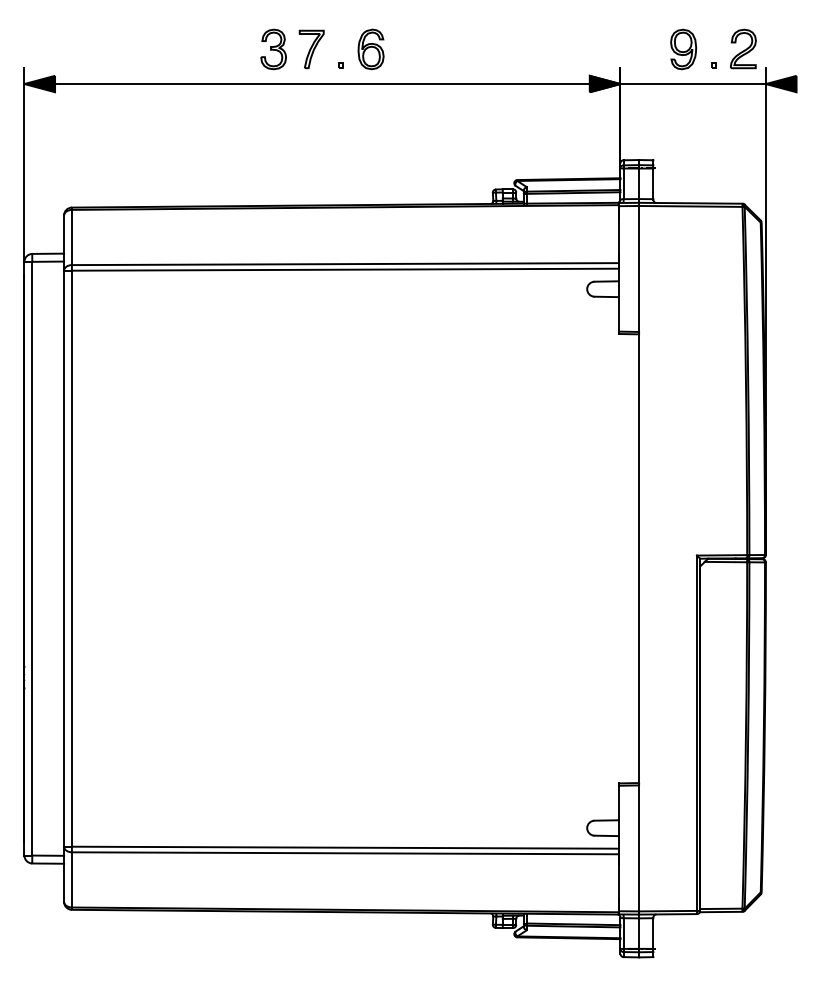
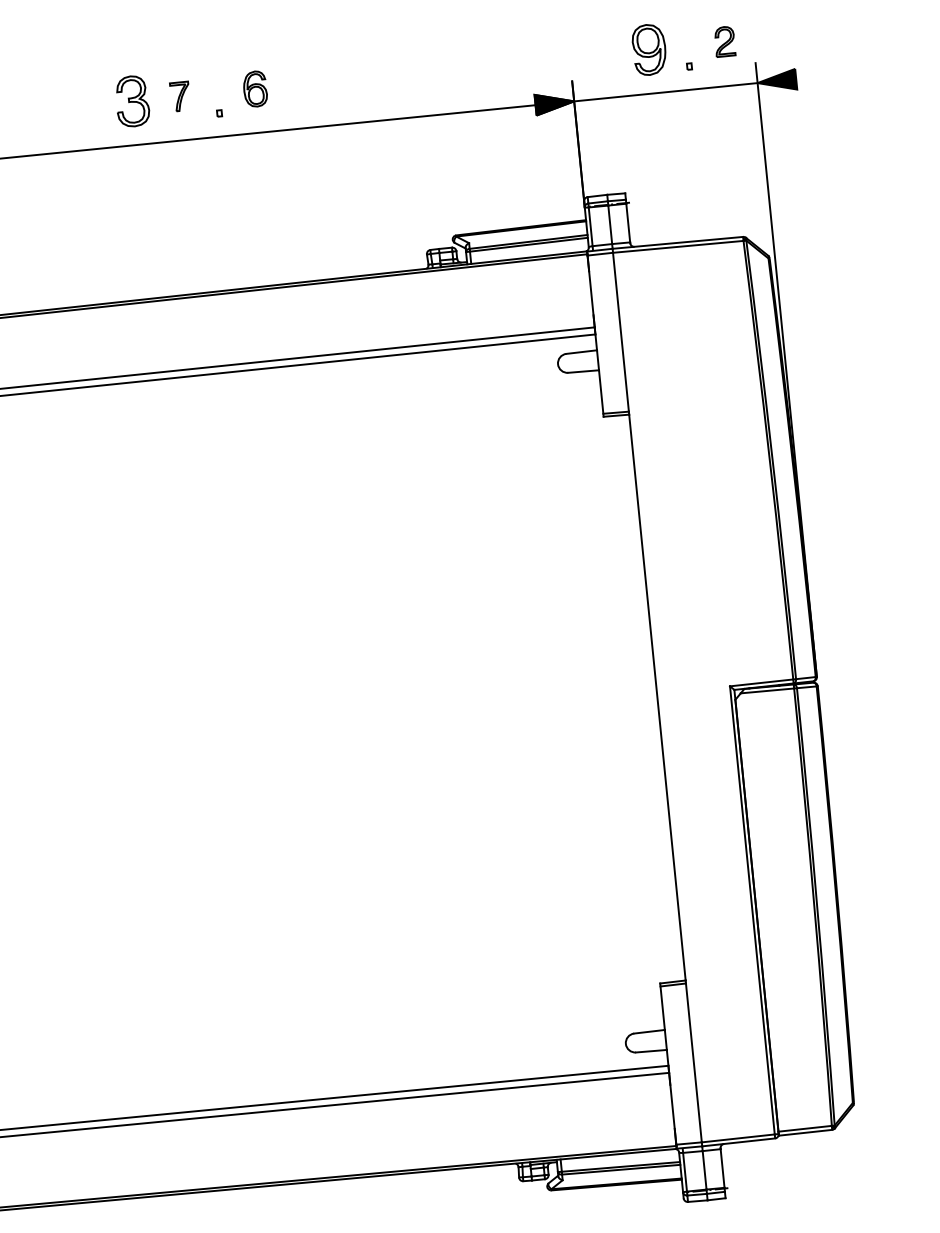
part: (743, 48) -> (724, 41), size x0.6
part: (311, 49) -> (180, 96), size x0.6
part: (370, 49) -> (254, 89), size x0.7

